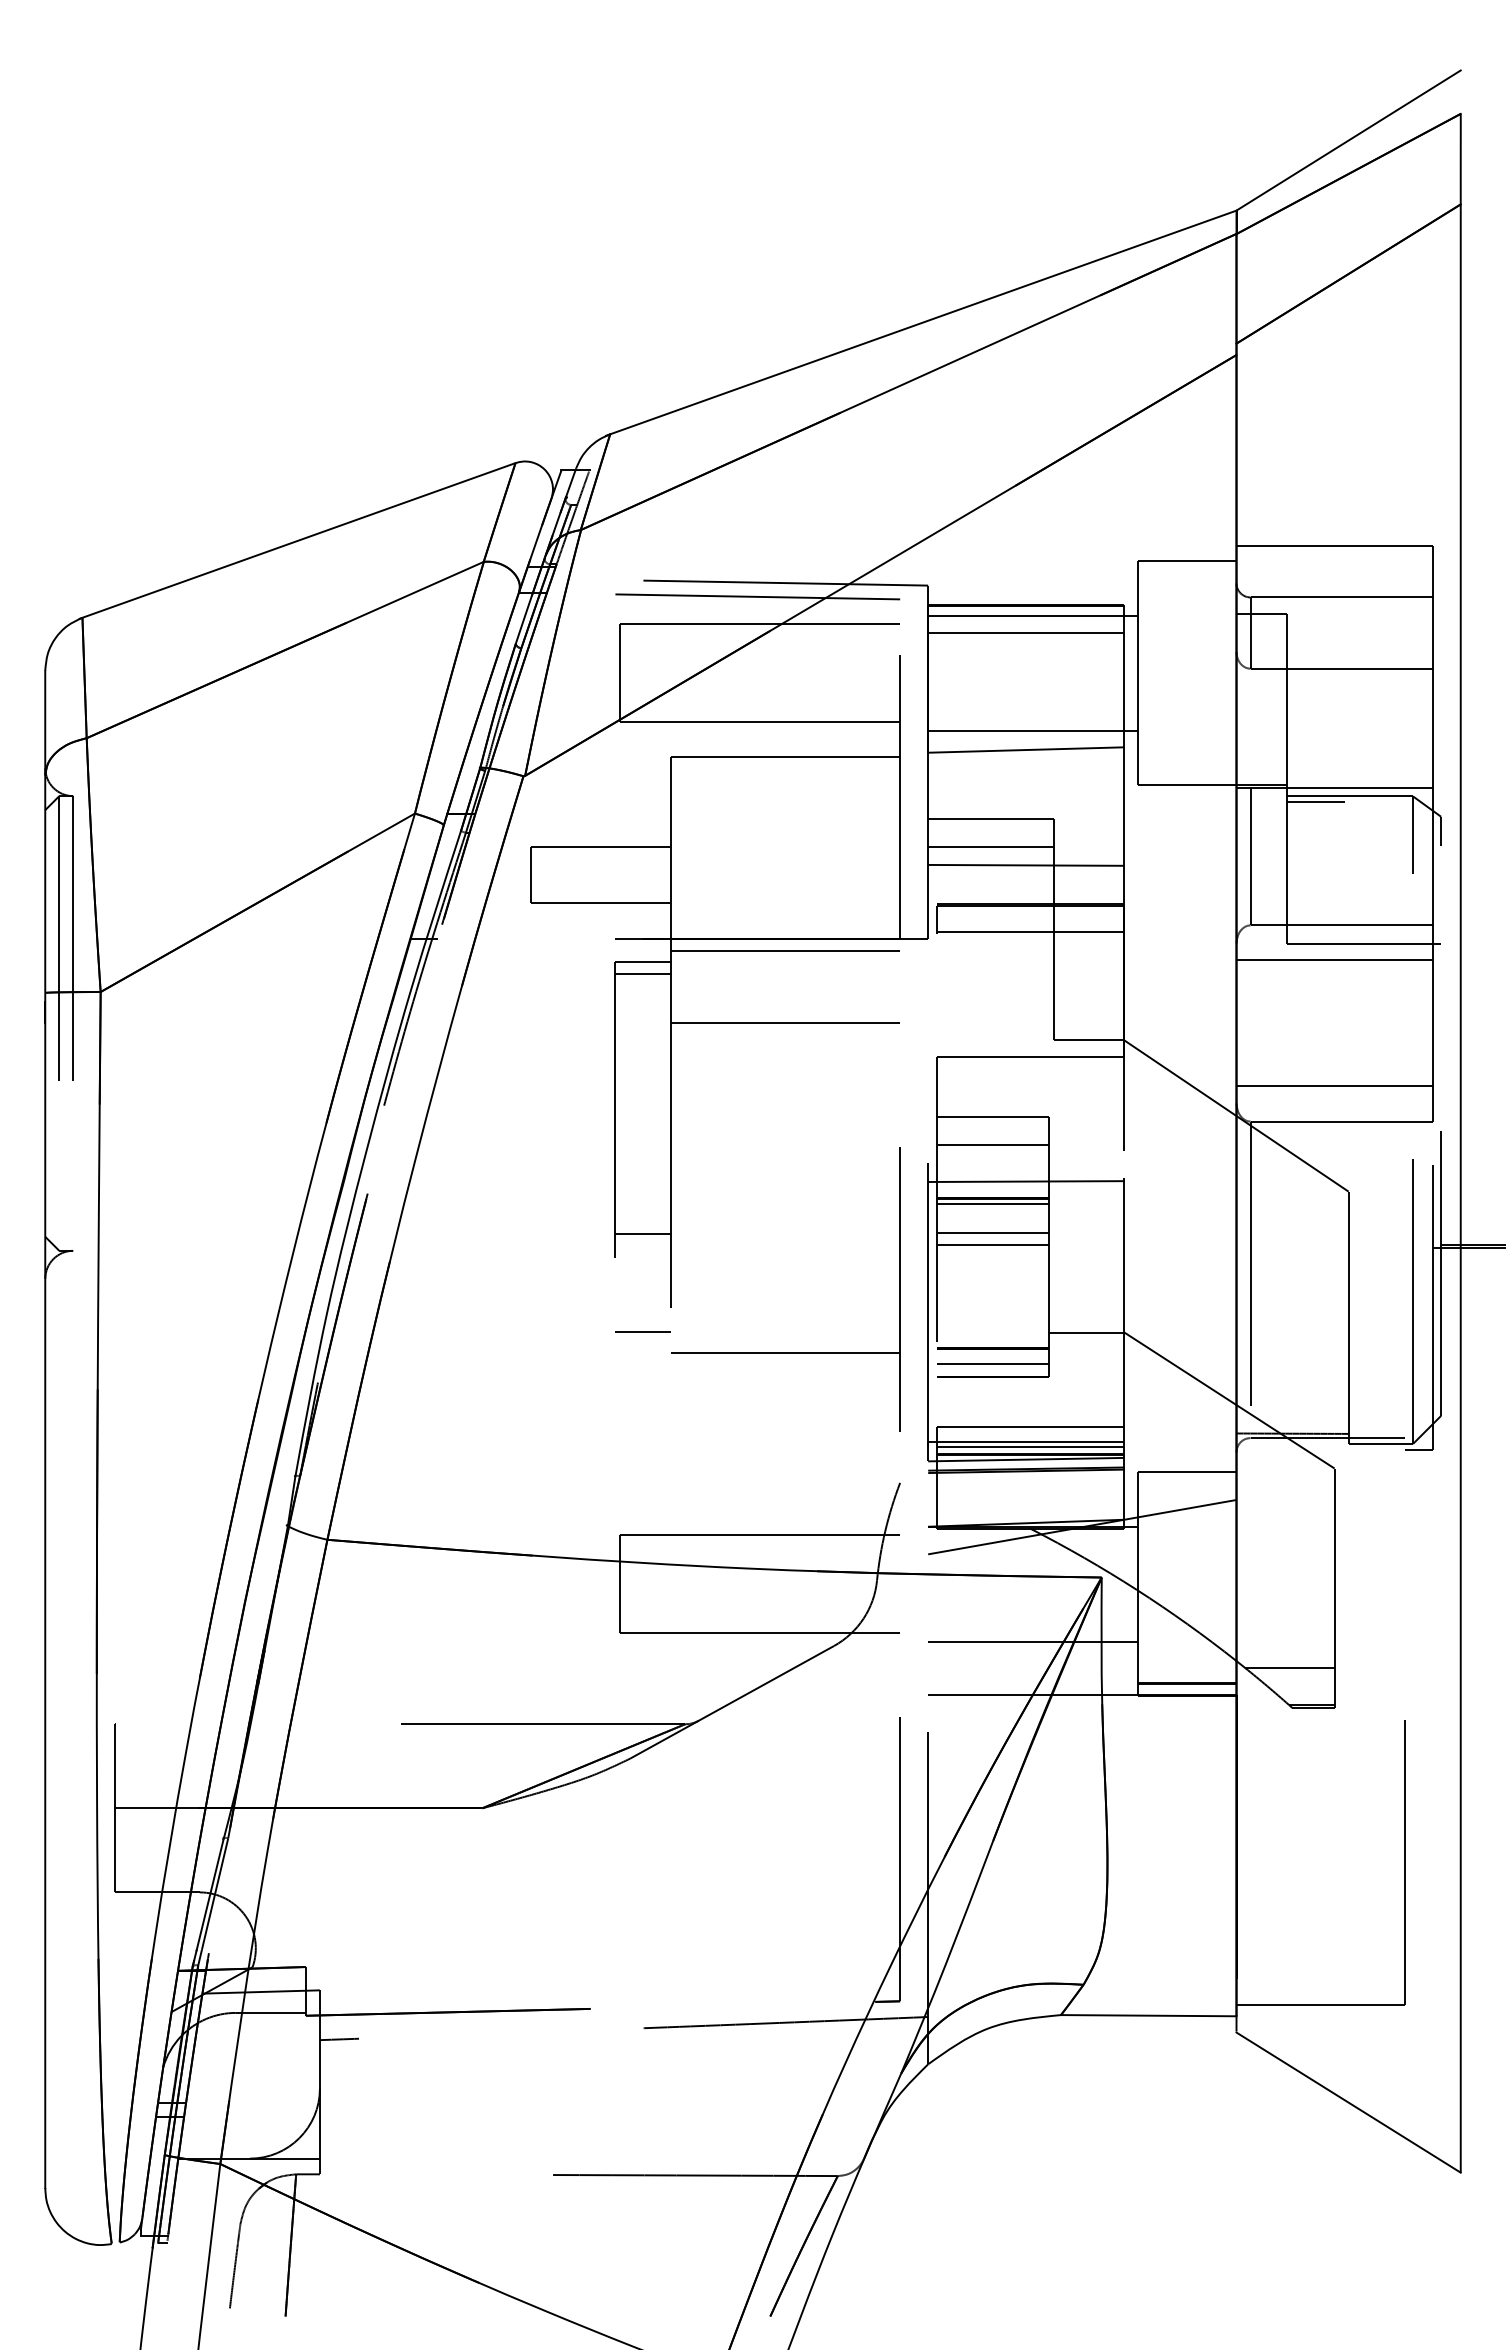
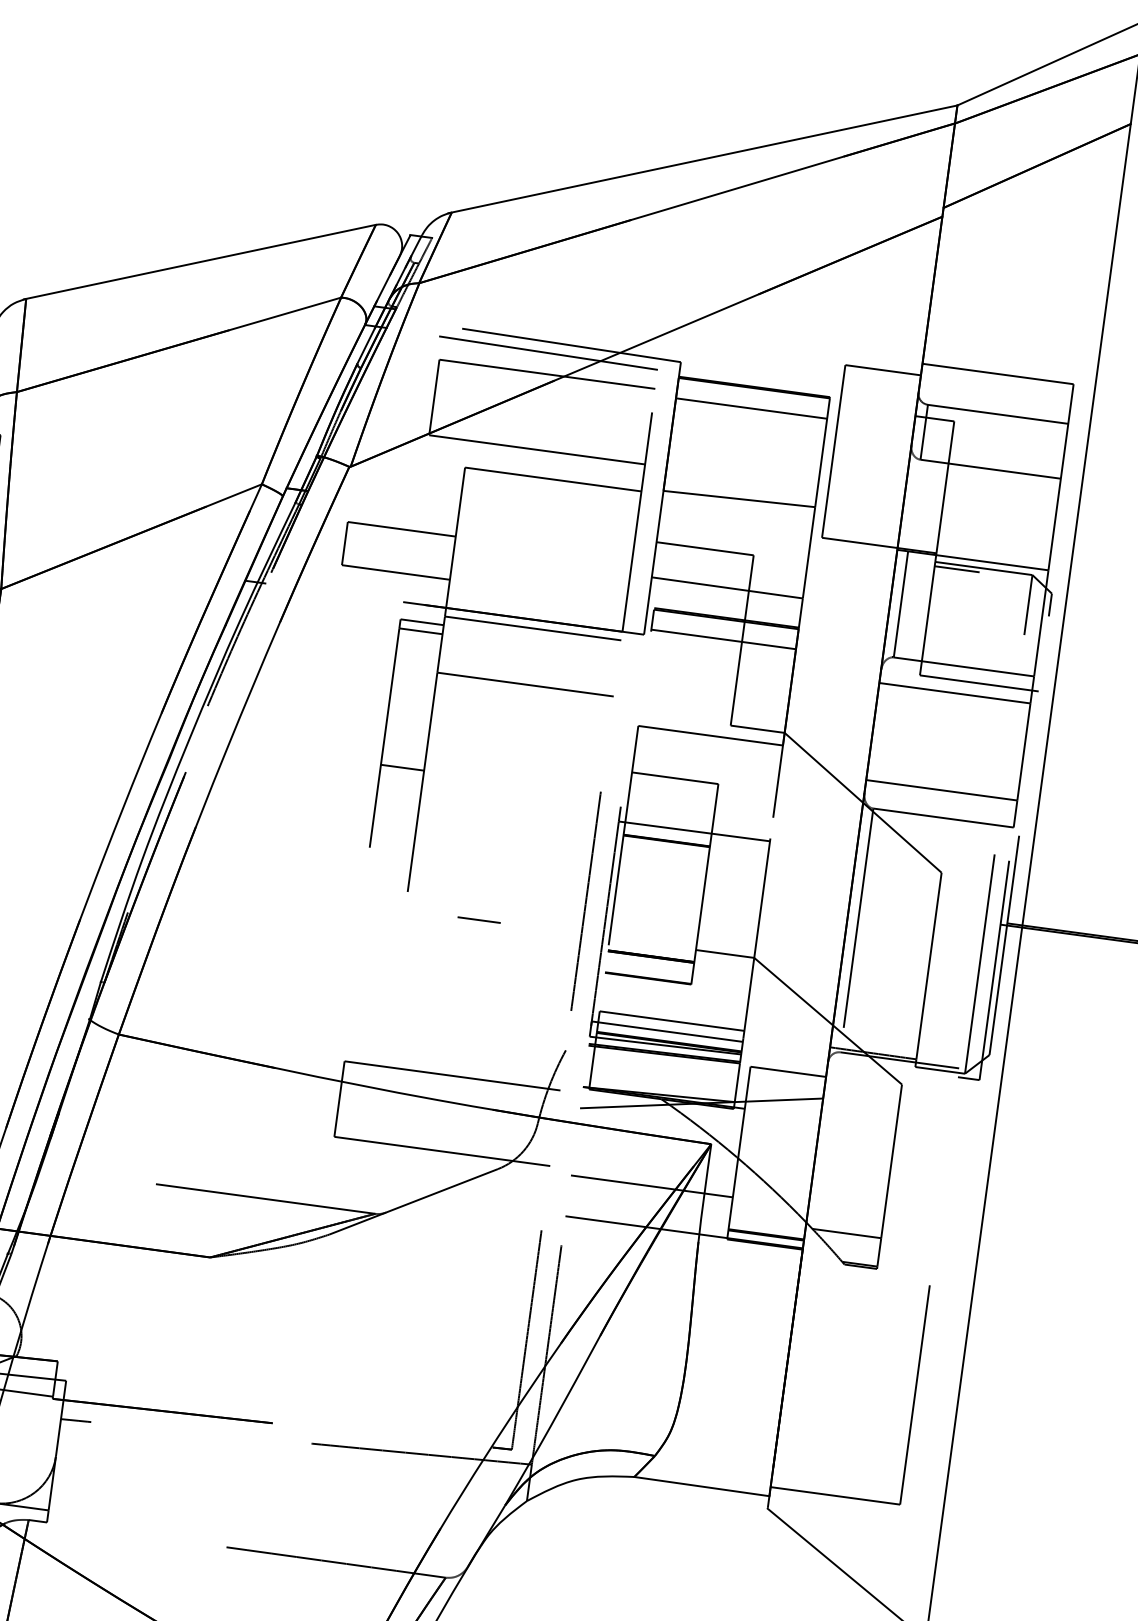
line: (1033, 615) -> (758, 396), removed
line: (1033, 730) -> (746, 484), removed
line: (991, 847) -> (702, 570), removed
line: (992, 1145) -> (672, 800), removed
line: (992, 1203) -> (666, 844), removed
line: (992, 1232) -> (663, 867), removed
line: (643, 1233) -> (402, 767), moved
line: (992, 1244) -> (661, 876), removed
line: (642, 1331) -> (478, 919), moved
line: (785, 1352) -> (491, 937), removed
line: (992, 1364) -> (649, 968), removed
line: (1030, 1447) -> (669, 1036), removed

